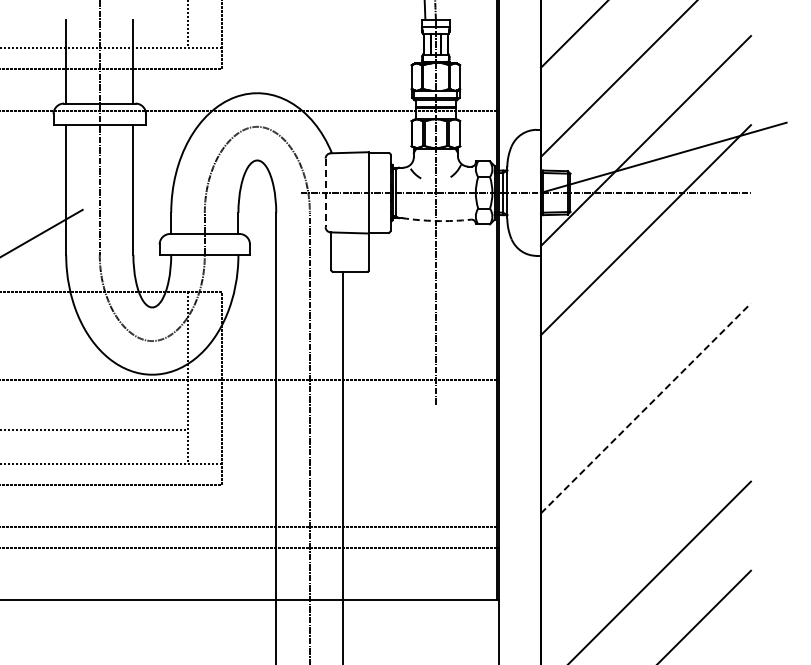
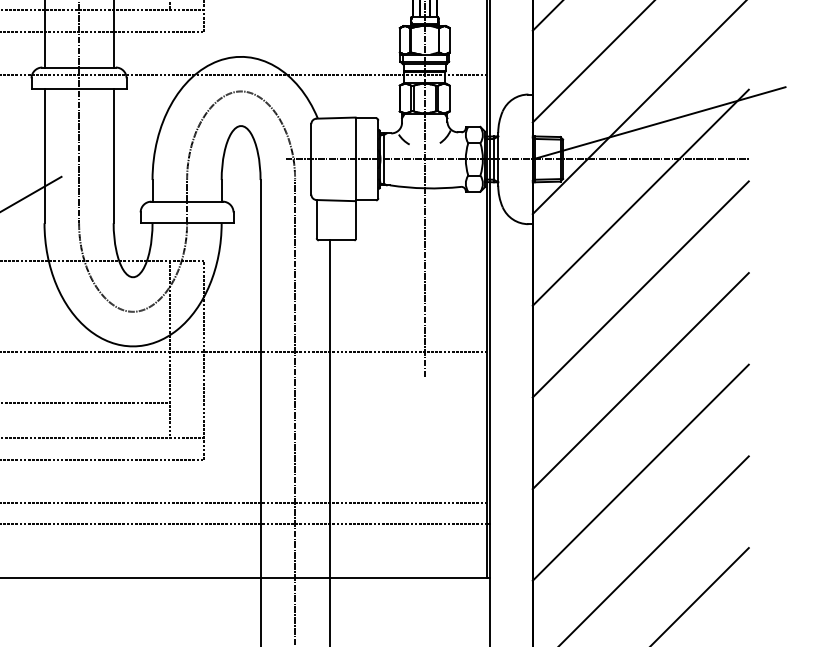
line: (325, 193) -> (311, 160), dashed -> solid
arc: (436, 221) -> (425, 188), dashed -> solid
line: (645, 319) -> (640, 289), added
line: (645, 408) -> (640, 381), dashed -> solid
line: (645, 497) -> (640, 472), added

